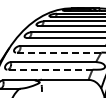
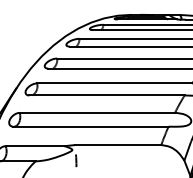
line: (58, 52) -> (106, 95), dashed -> solid
line: (49, 69) -> (90, 126), dashed -> solid

